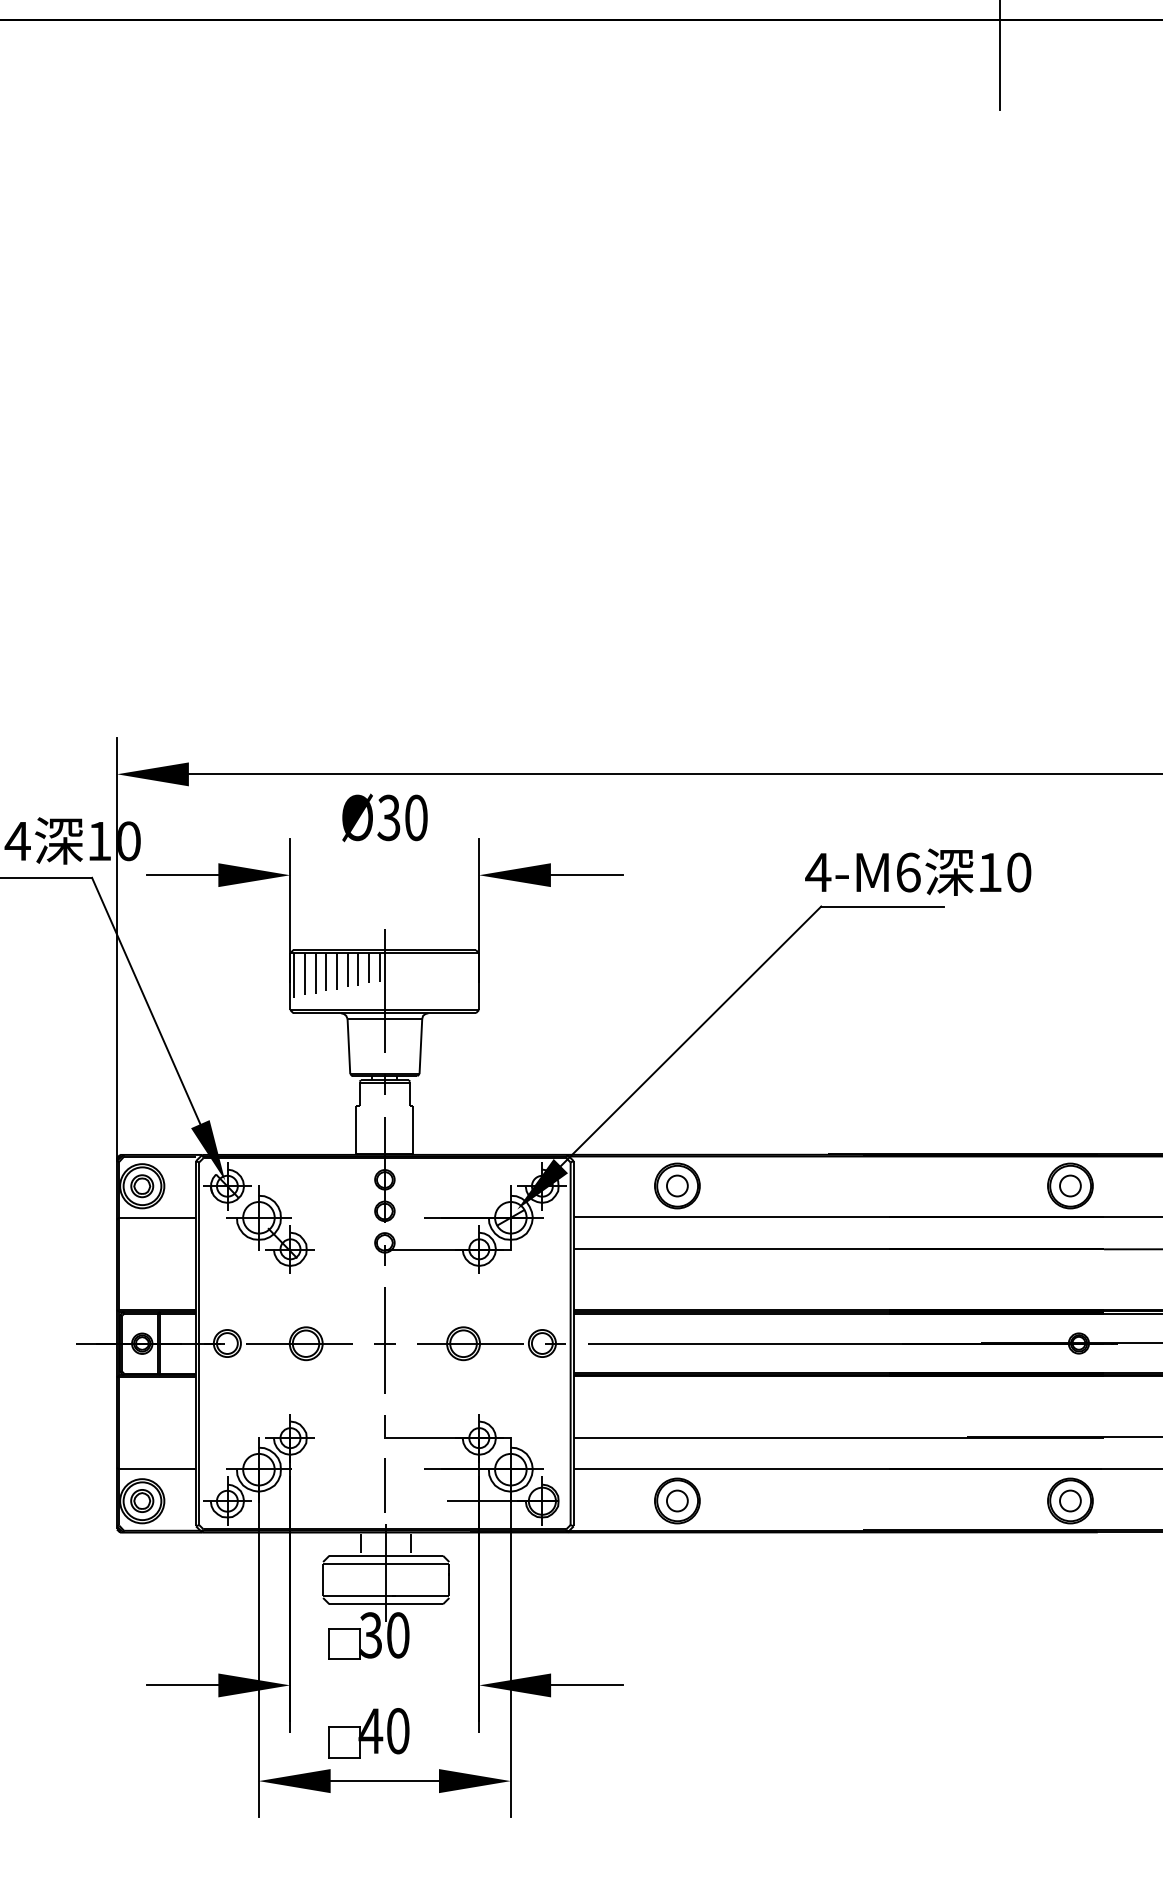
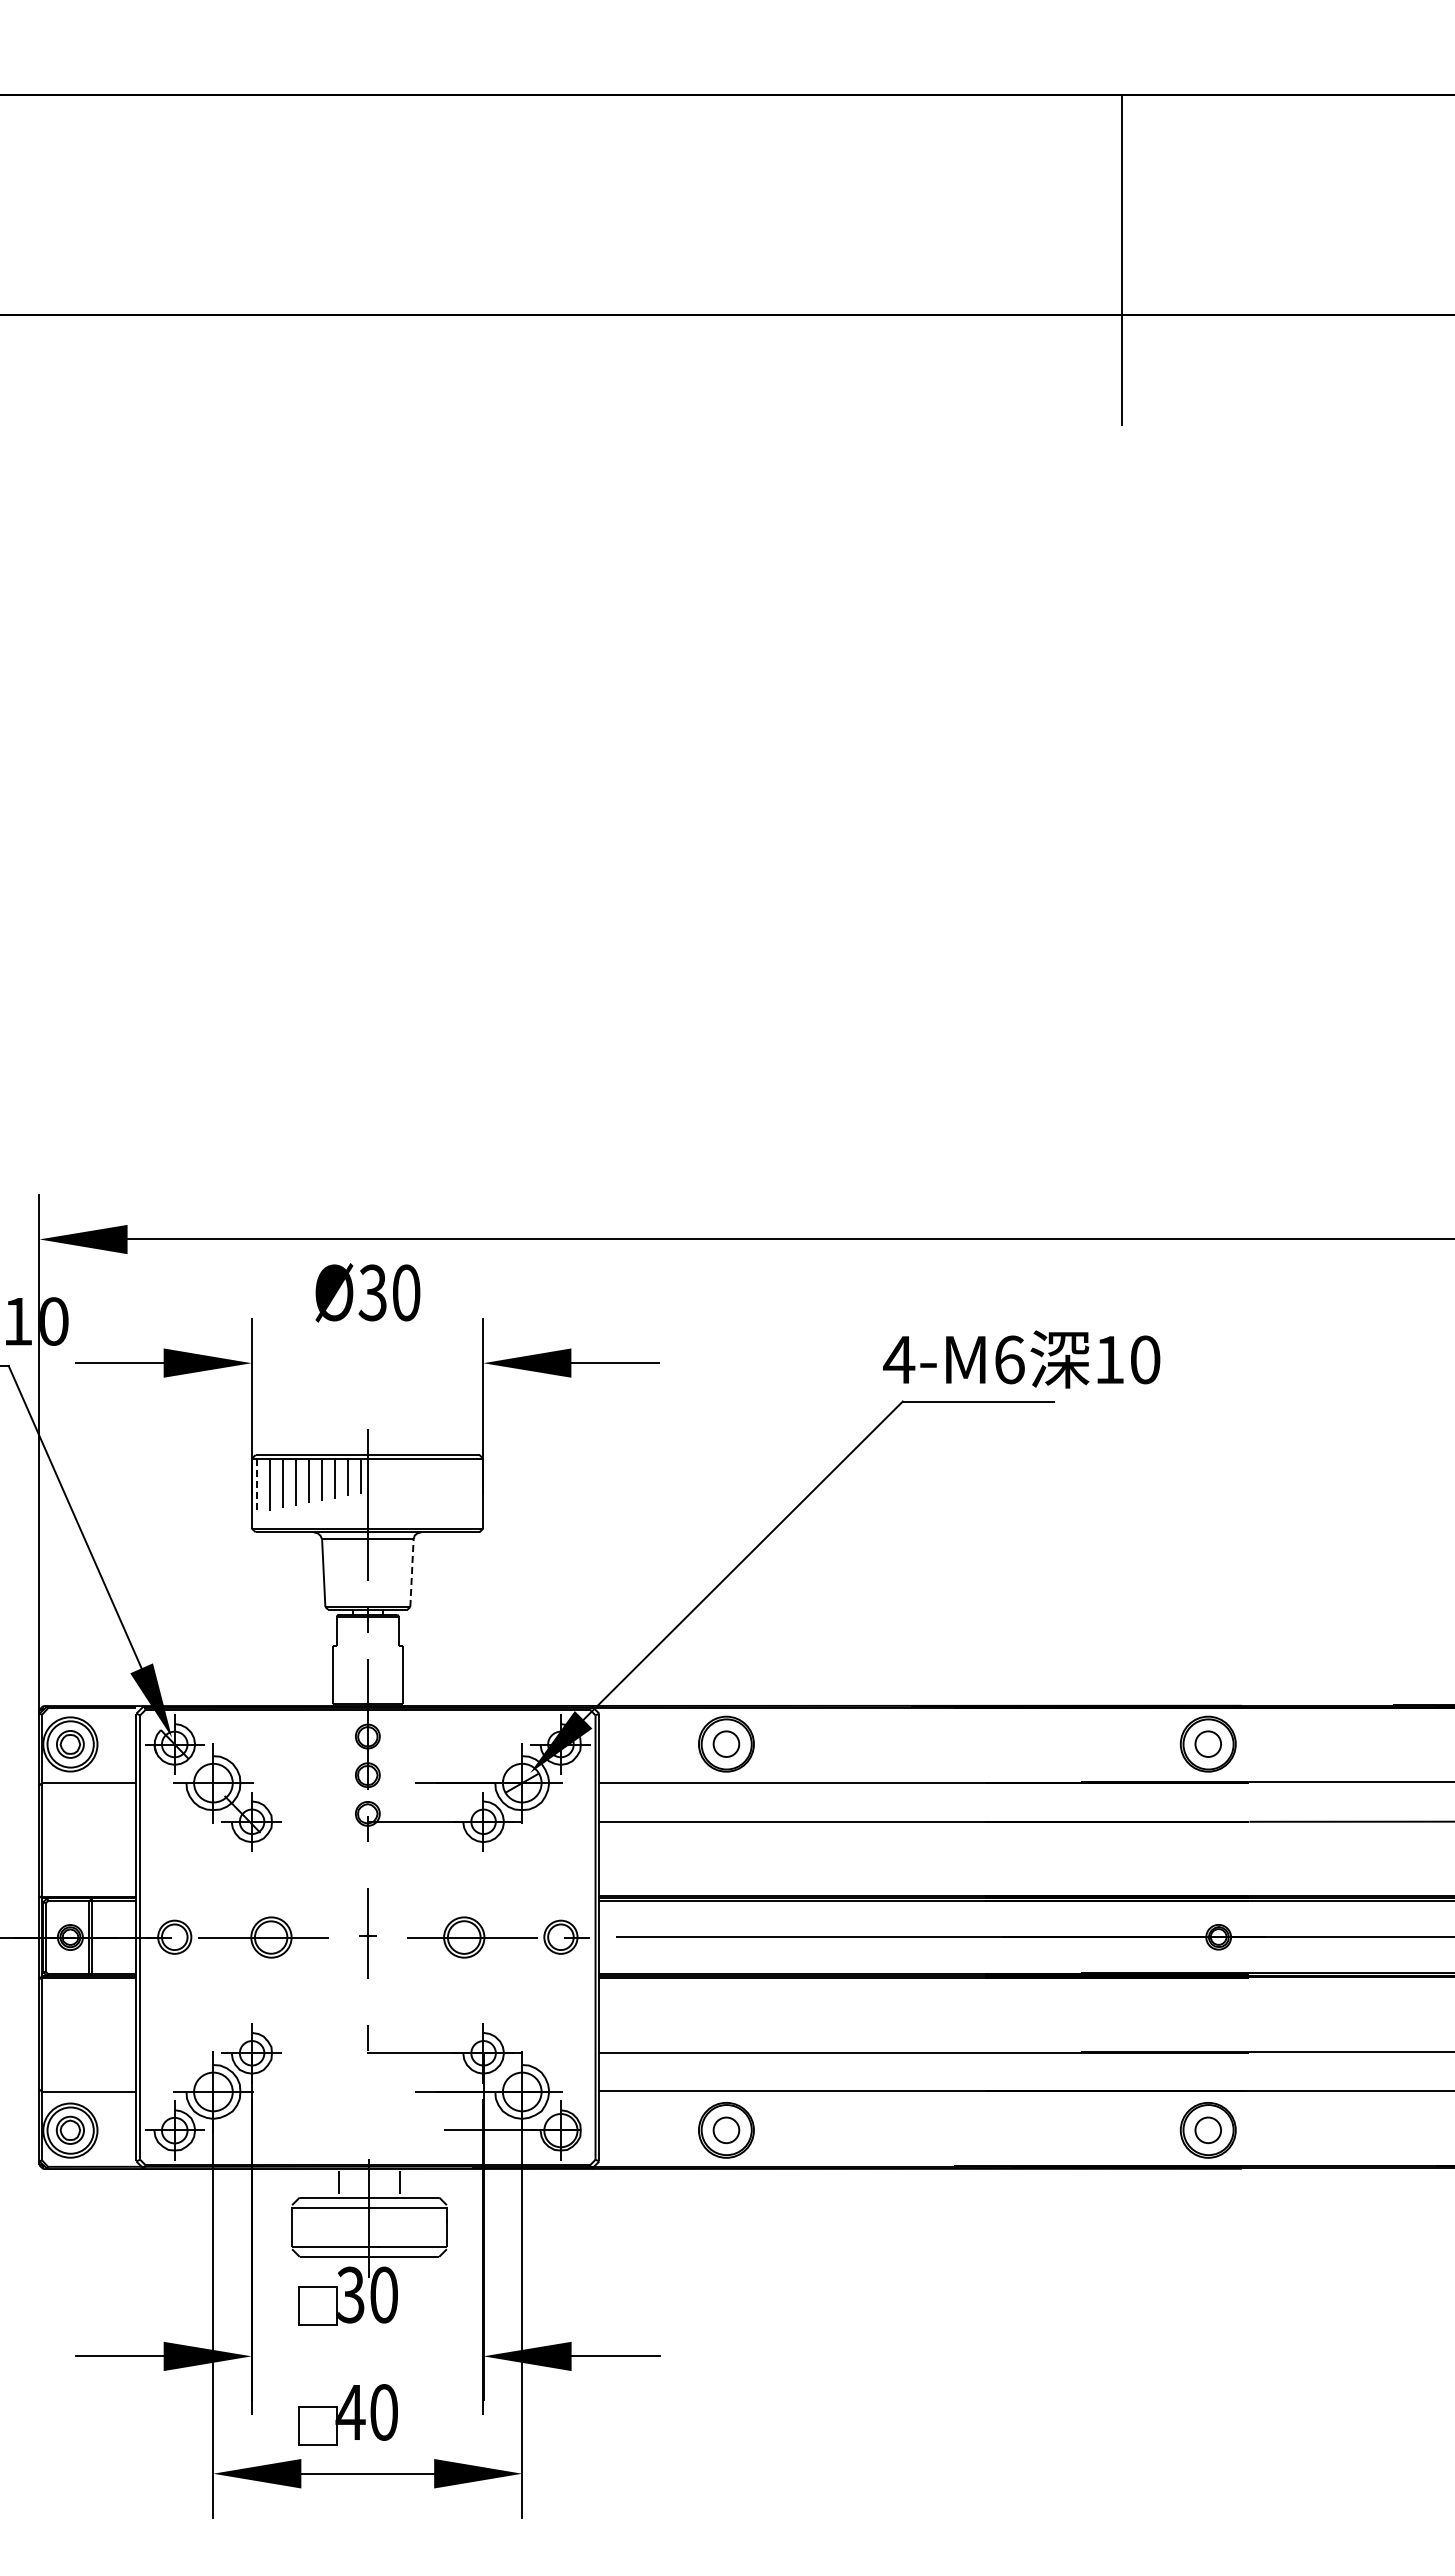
line: (294, 975) -> (256, 1486), solid -> dashed
line: (420, 1046) -> (411, 1573), solid -> dashed
part: (384, 1340) -> (367, 1933), size x0.7
line: (384, 1485) -> (367, 2111), removed

